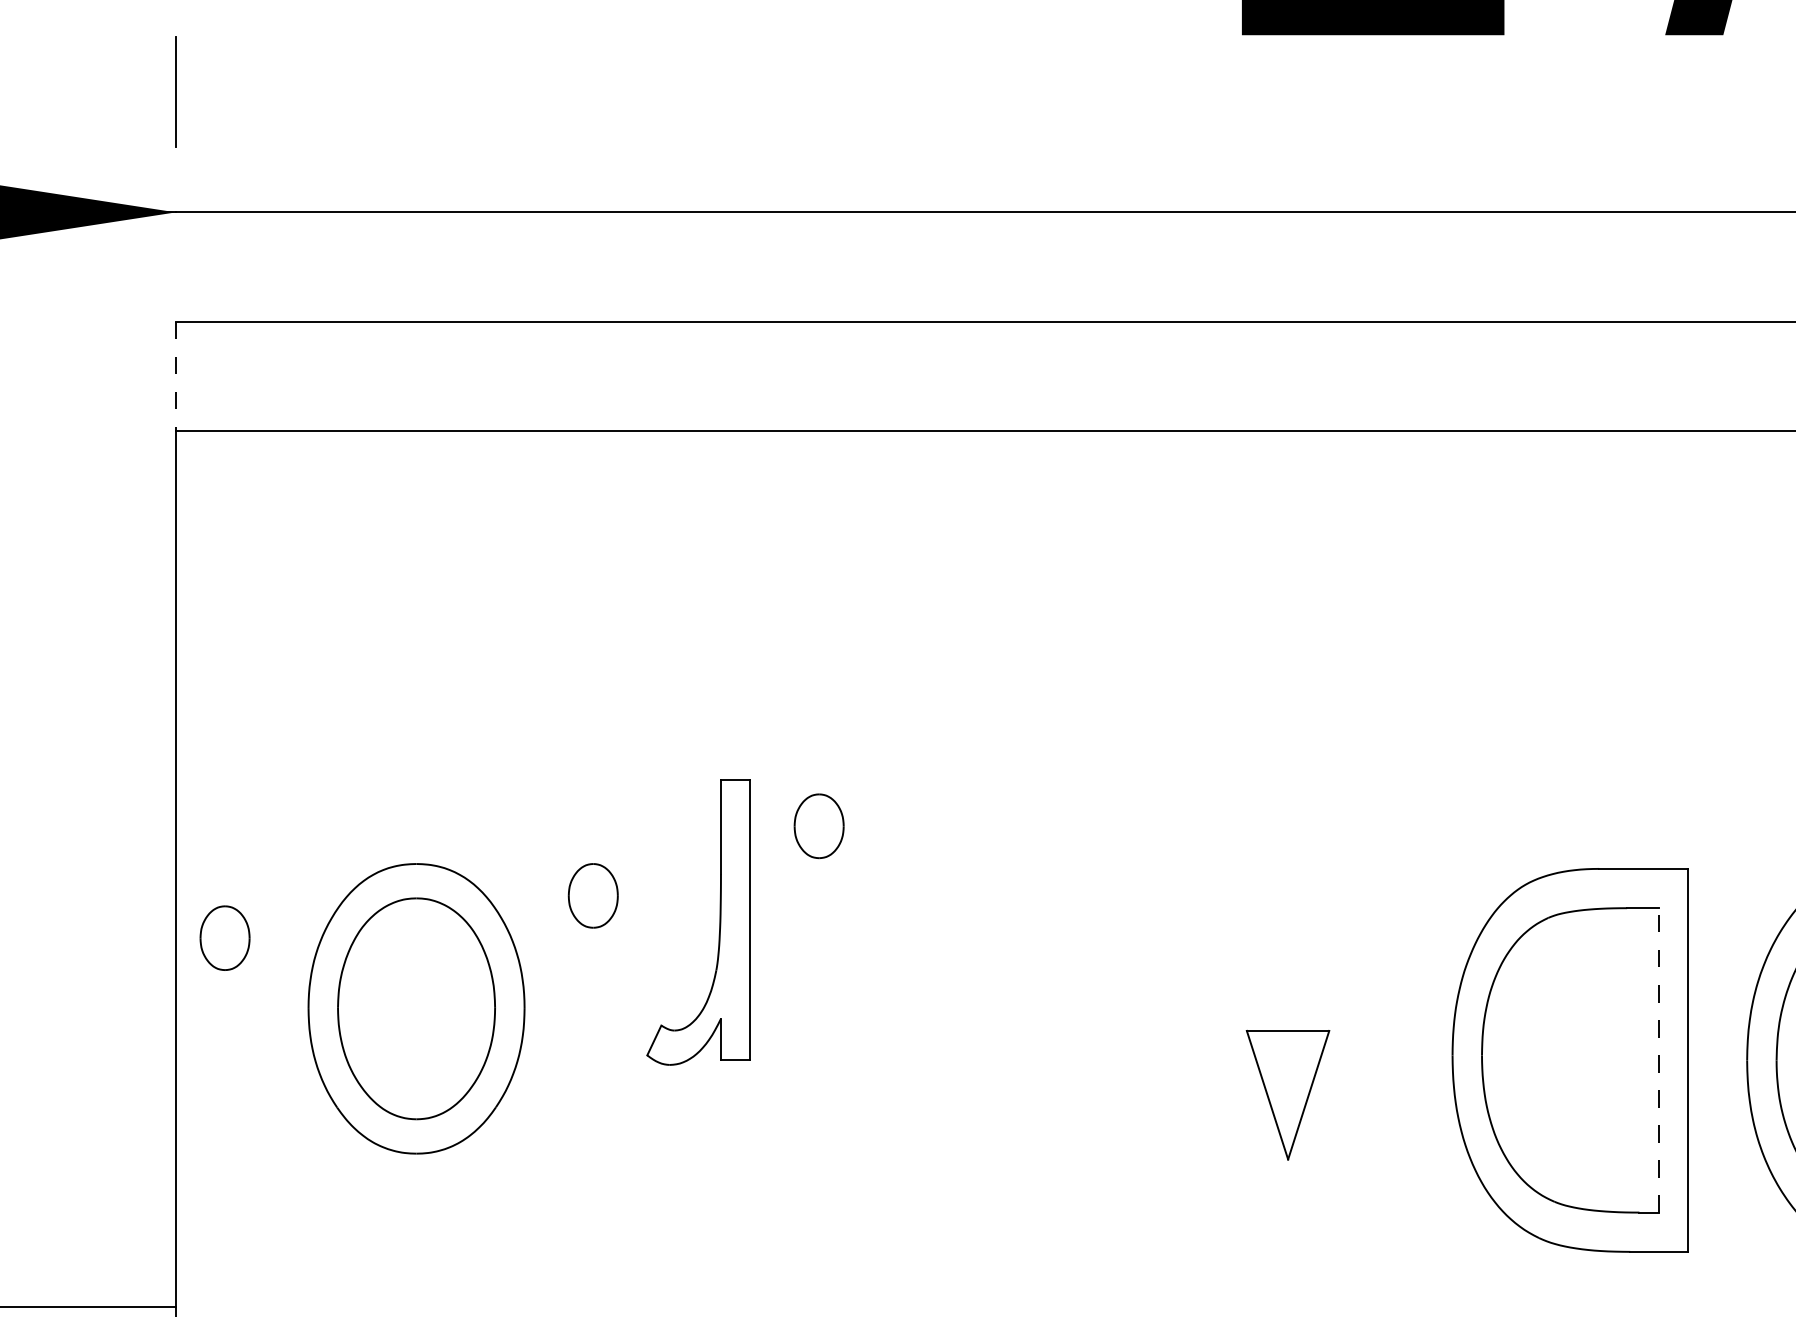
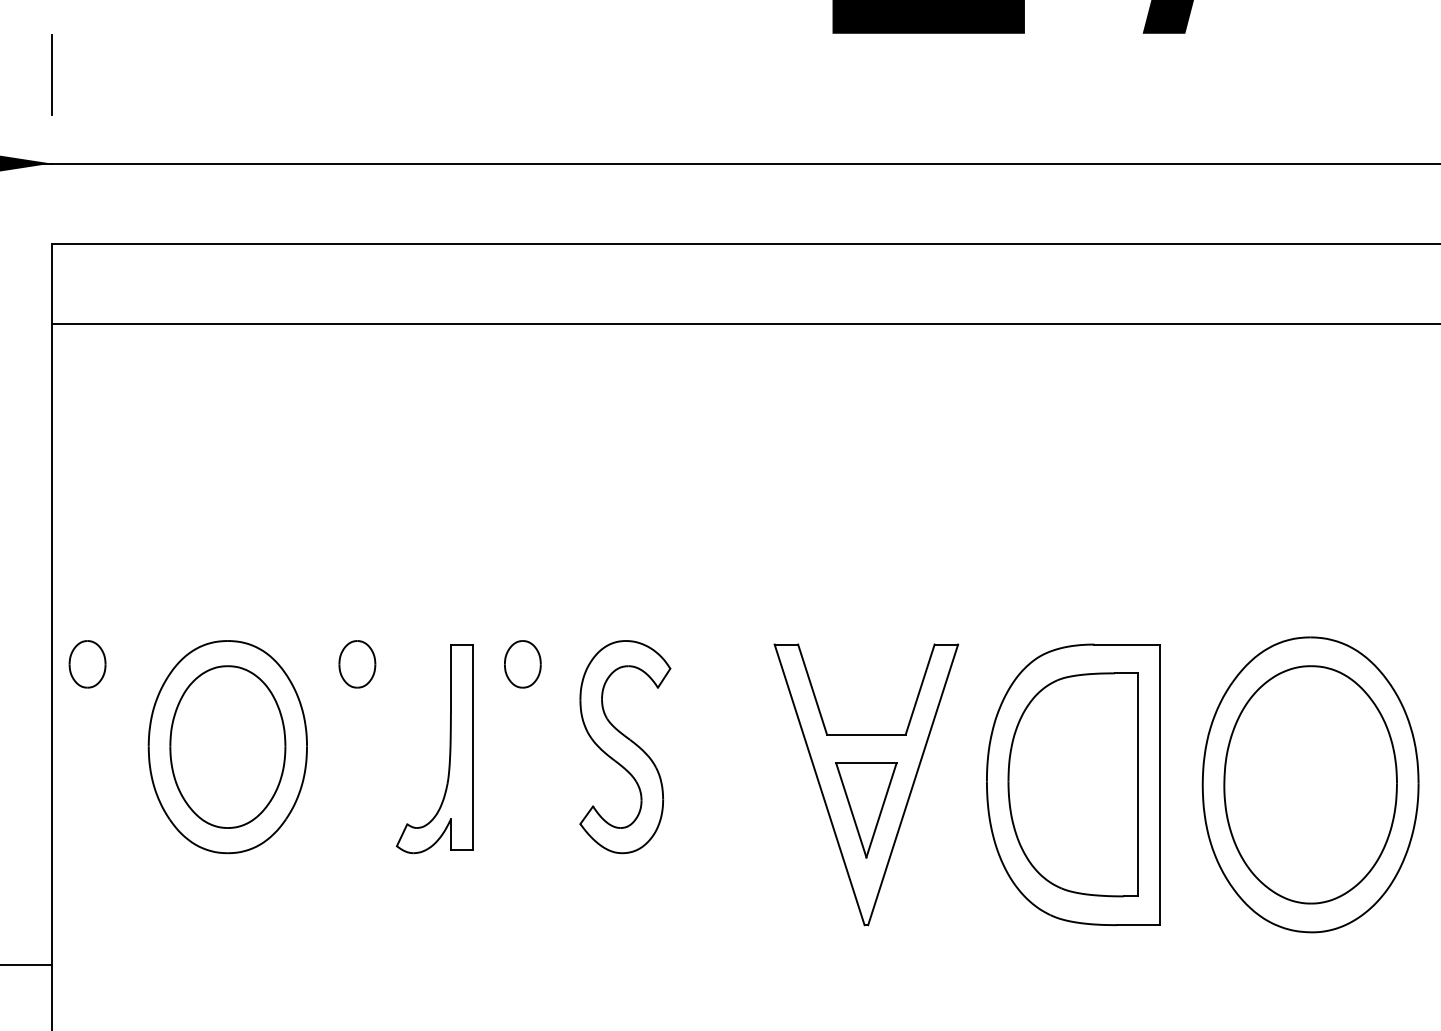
line: (175, 377) -> (51, 284), dashed -> solid
part: (818, 826) -> (522, 664), moved
part: (719, 923) -> (449, 749), moved
part: (224, 938) -> (87, 664), moved
part: (959, 1009) -> (625, 747), added
part: (1288, 1059) -> (866, 784), added
line: (1658, 1059) -> (1137, 784), dashed -> solid

